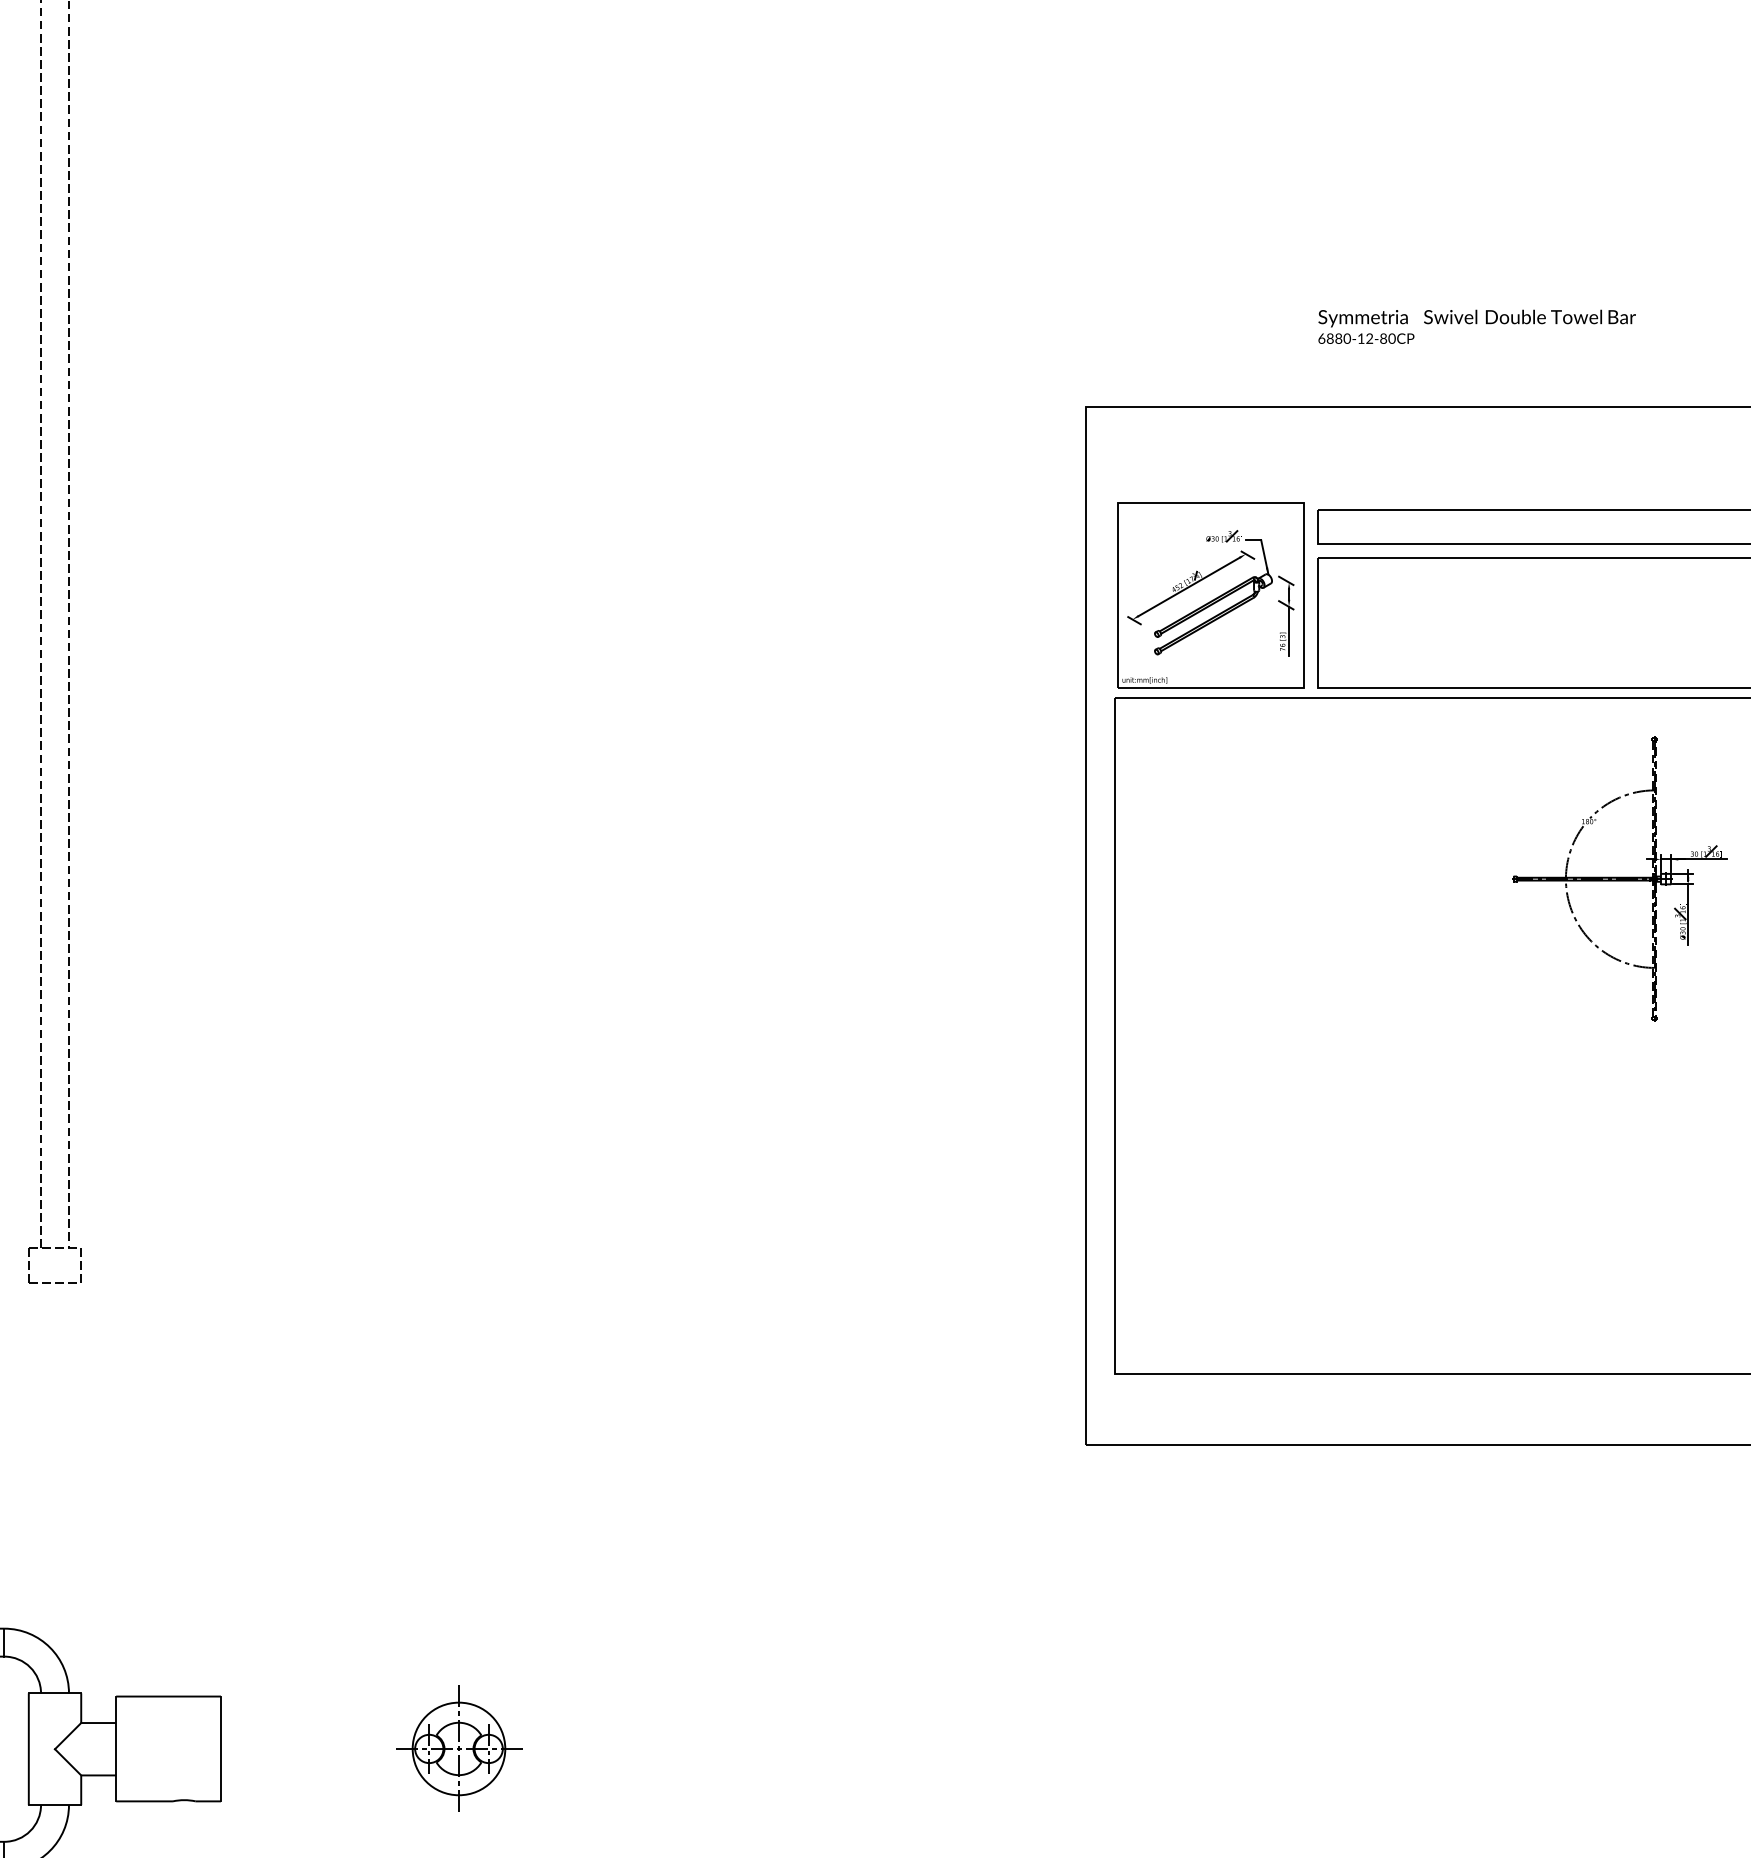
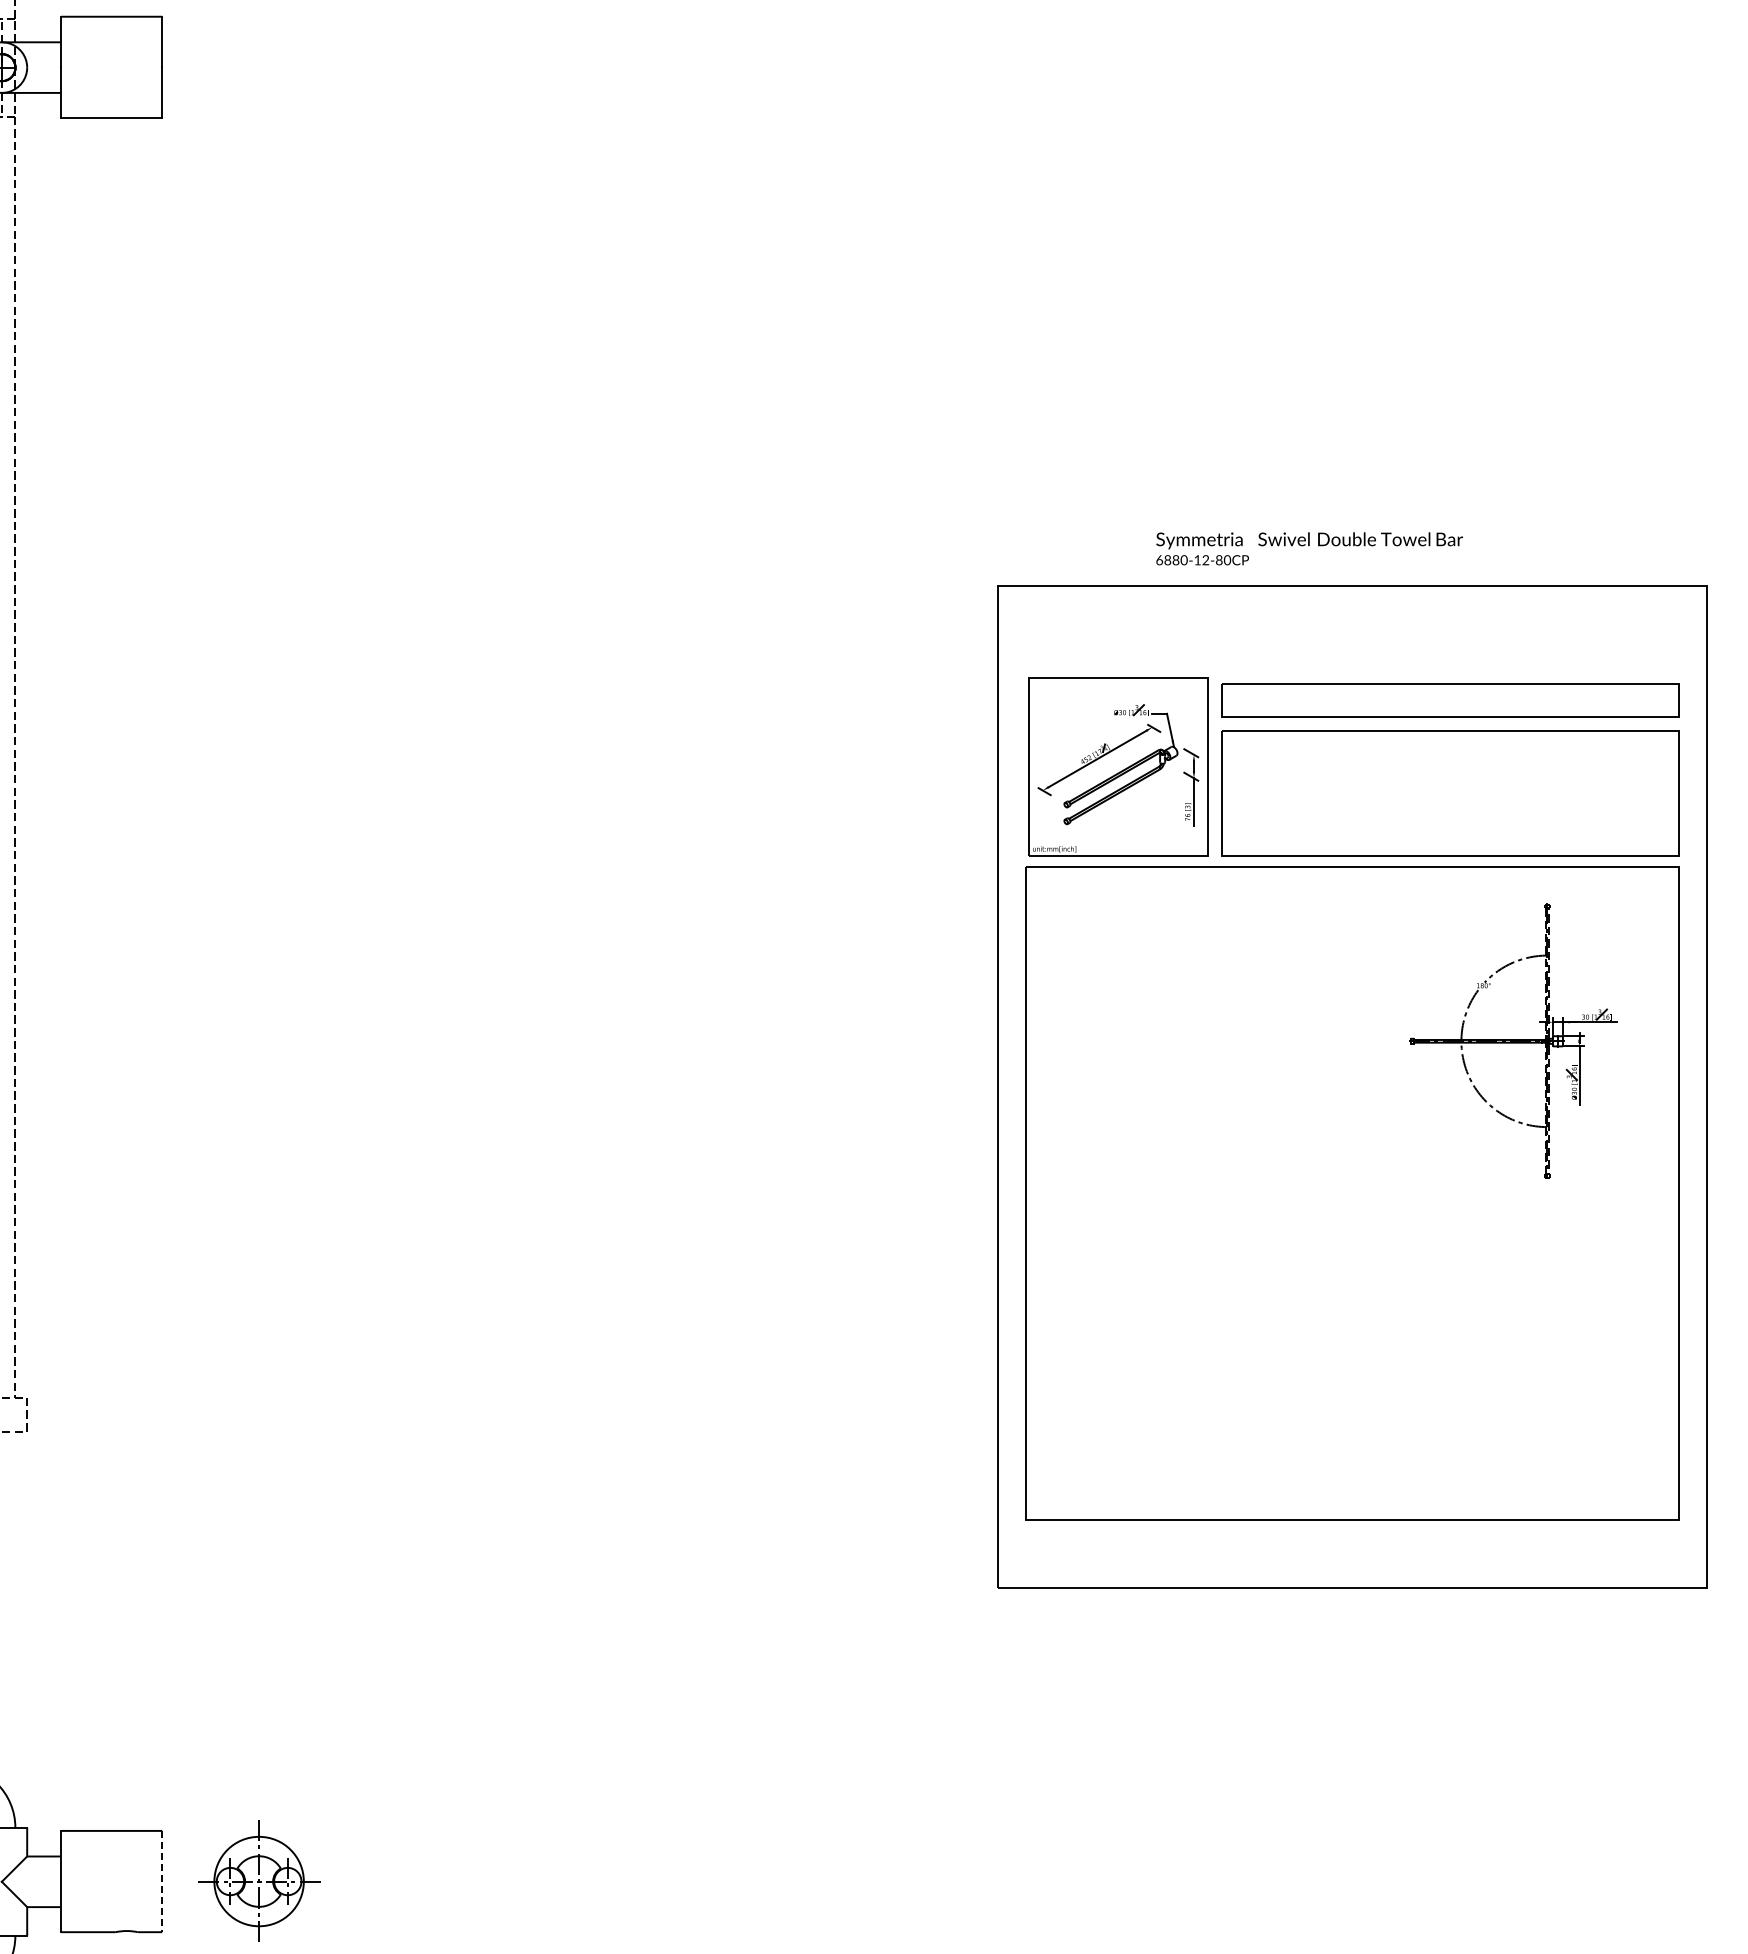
text: (1476, 326) -> (1309, 548), moved
part: (459, 1747) -> (259, 1880), moved
line: (221, 1748) -> (162, 1881), solid -> dashed

